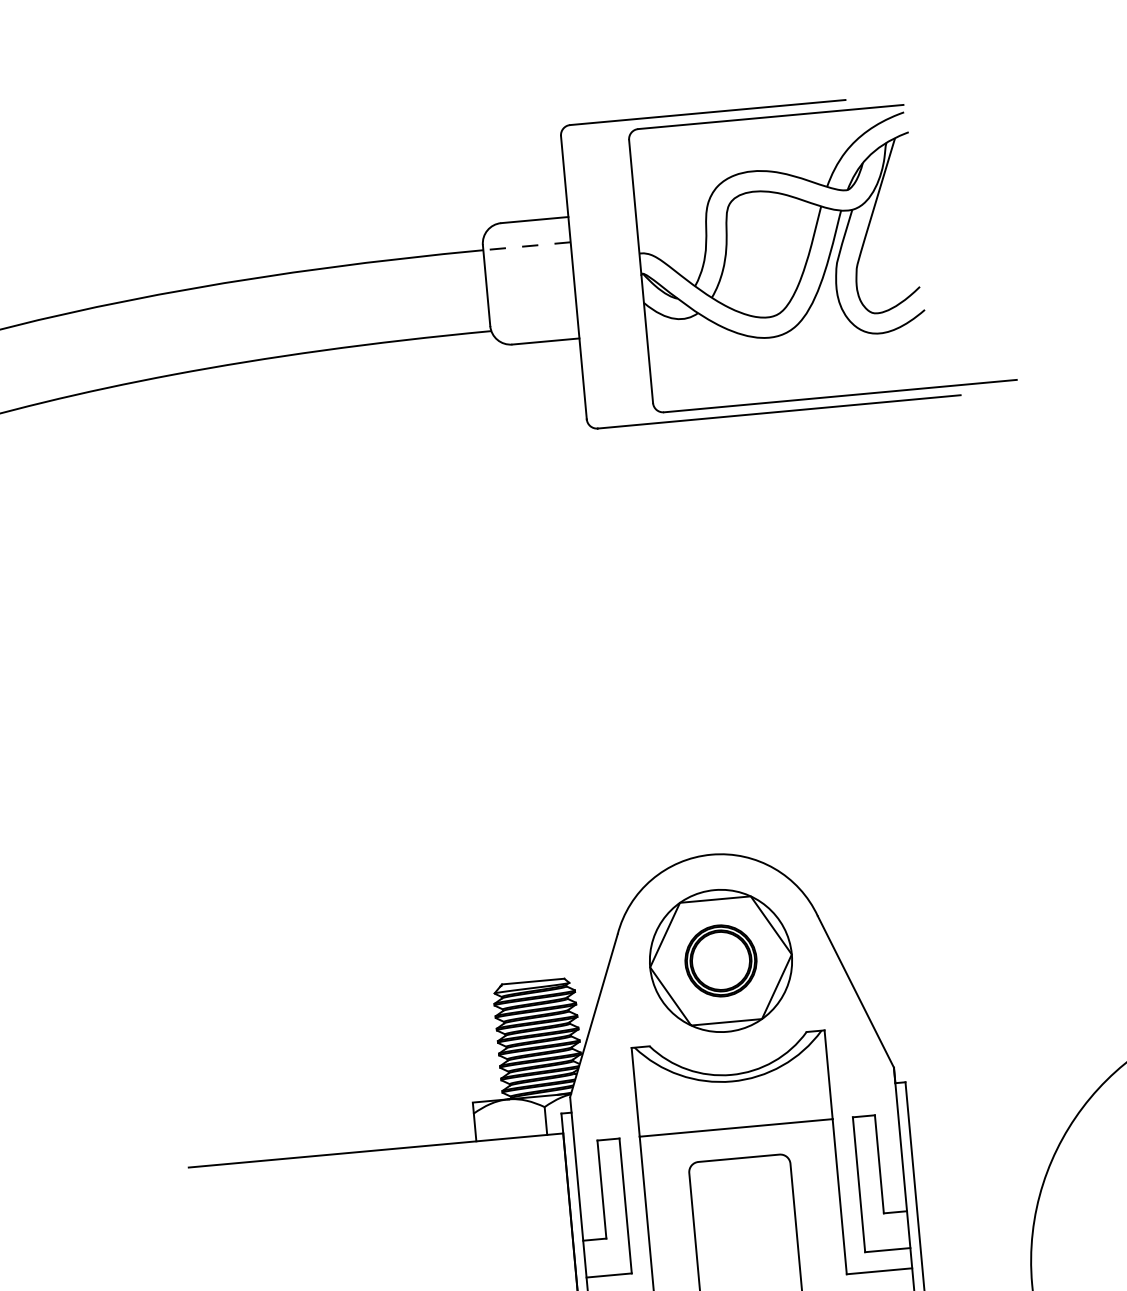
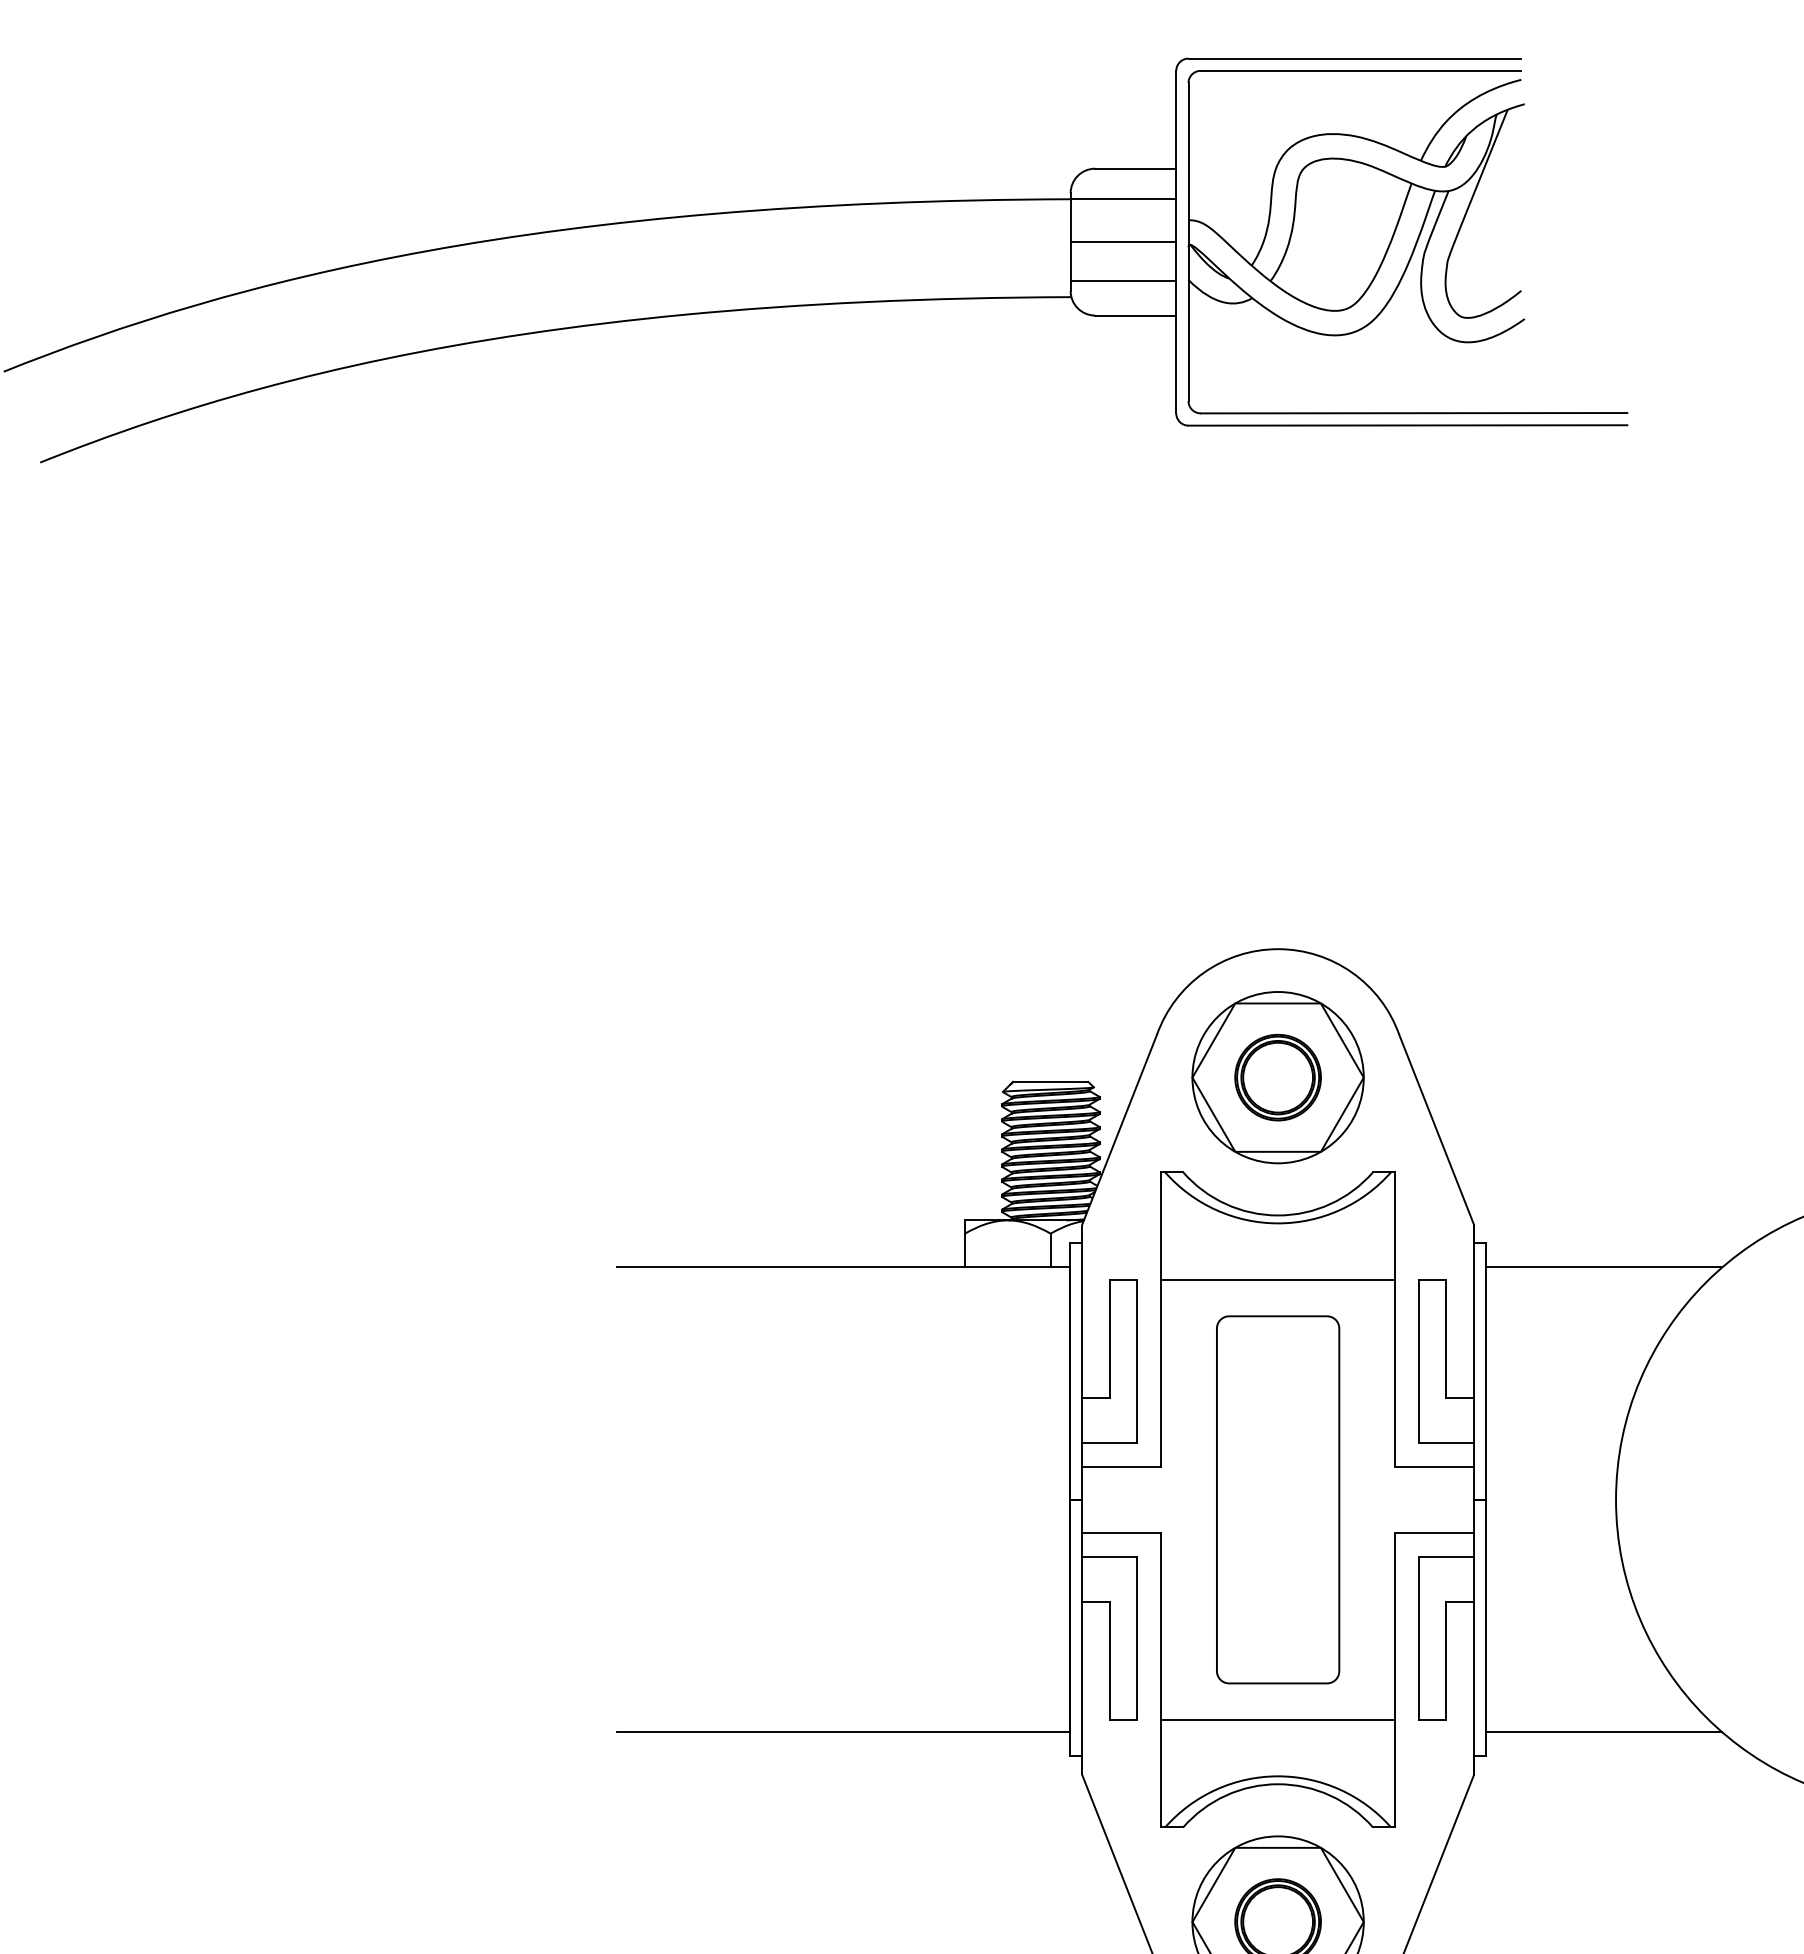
line: (527, 246) -> (1123, 199), dashed -> solid
part: (822, 255) -> (1407, 242), moved
line: (530, 282) -> (1123, 242), added
line: (533, 313) -> (1123, 280), added
line: (1005, 1093) -> (1604, 1267), added

